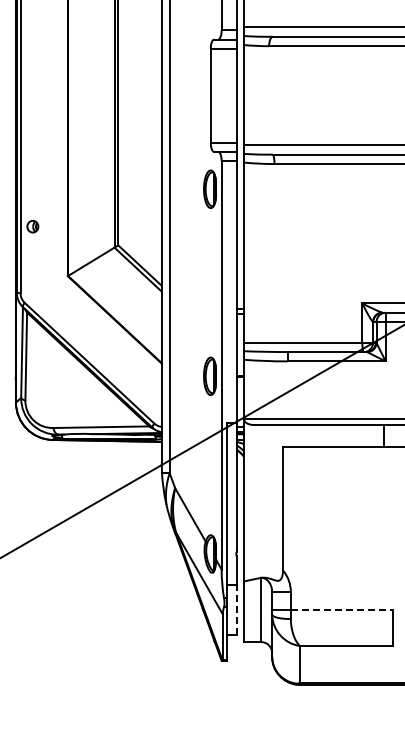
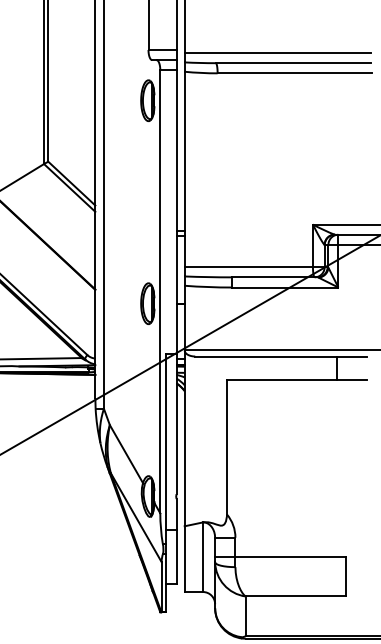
line: (236, 609) -> (176, 556), dashed -> solid
line: (342, 610) -> (291, 557), dashed -> solid

